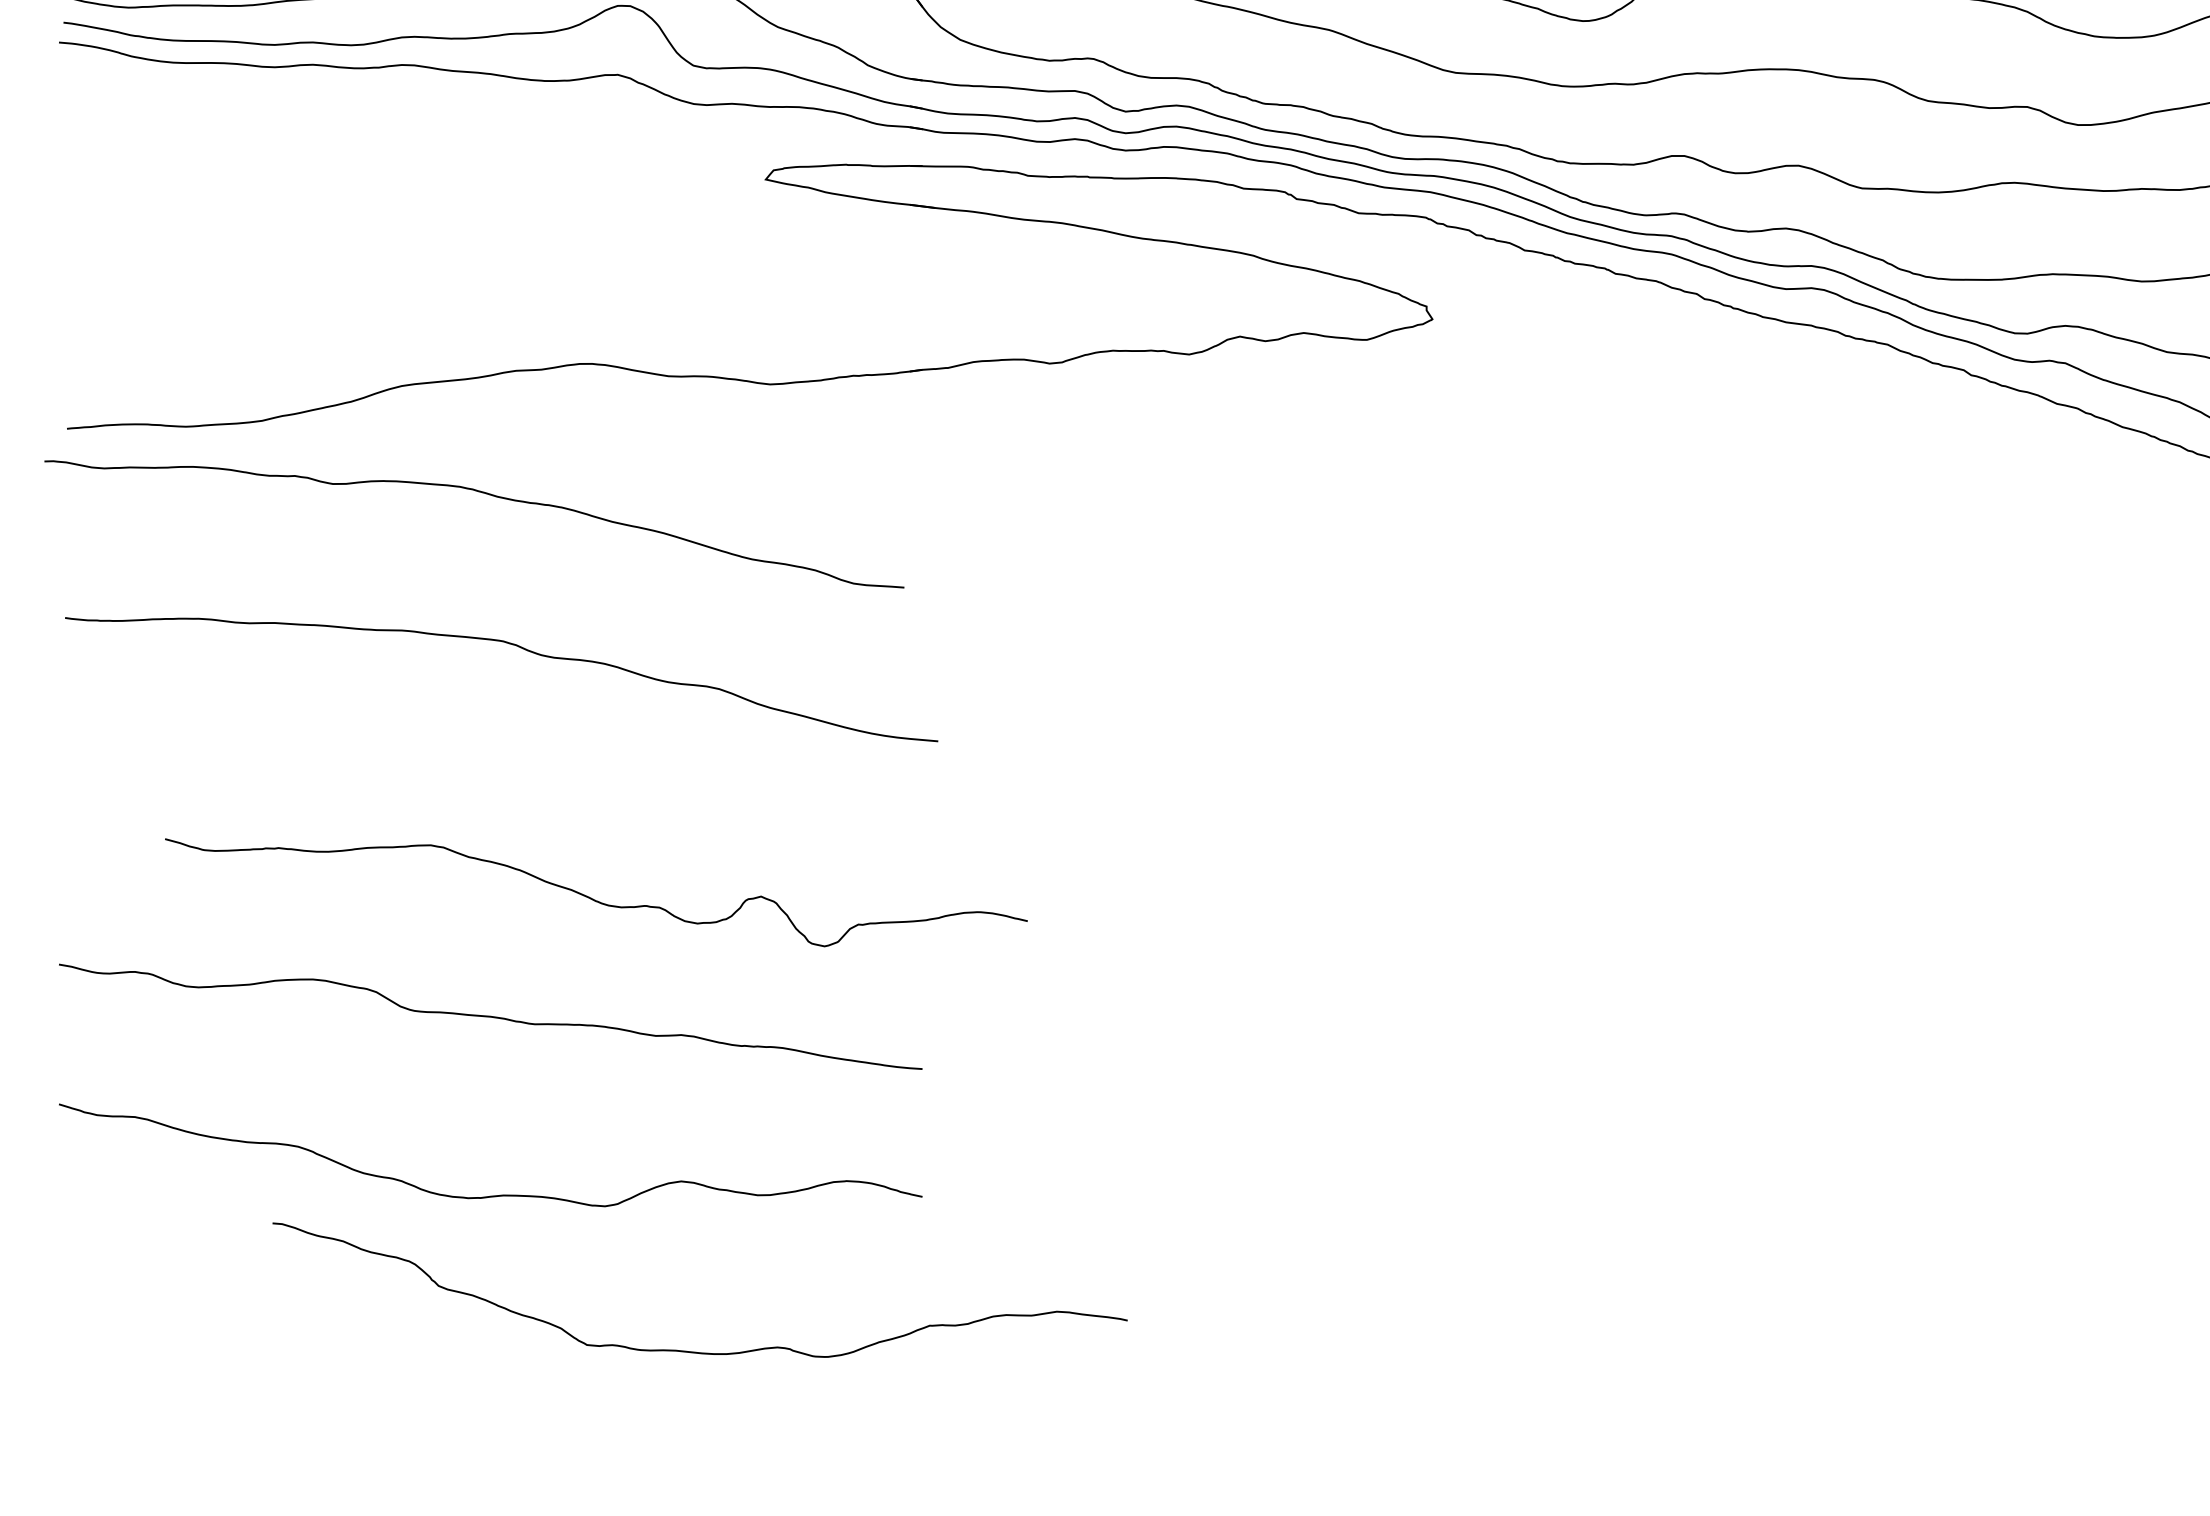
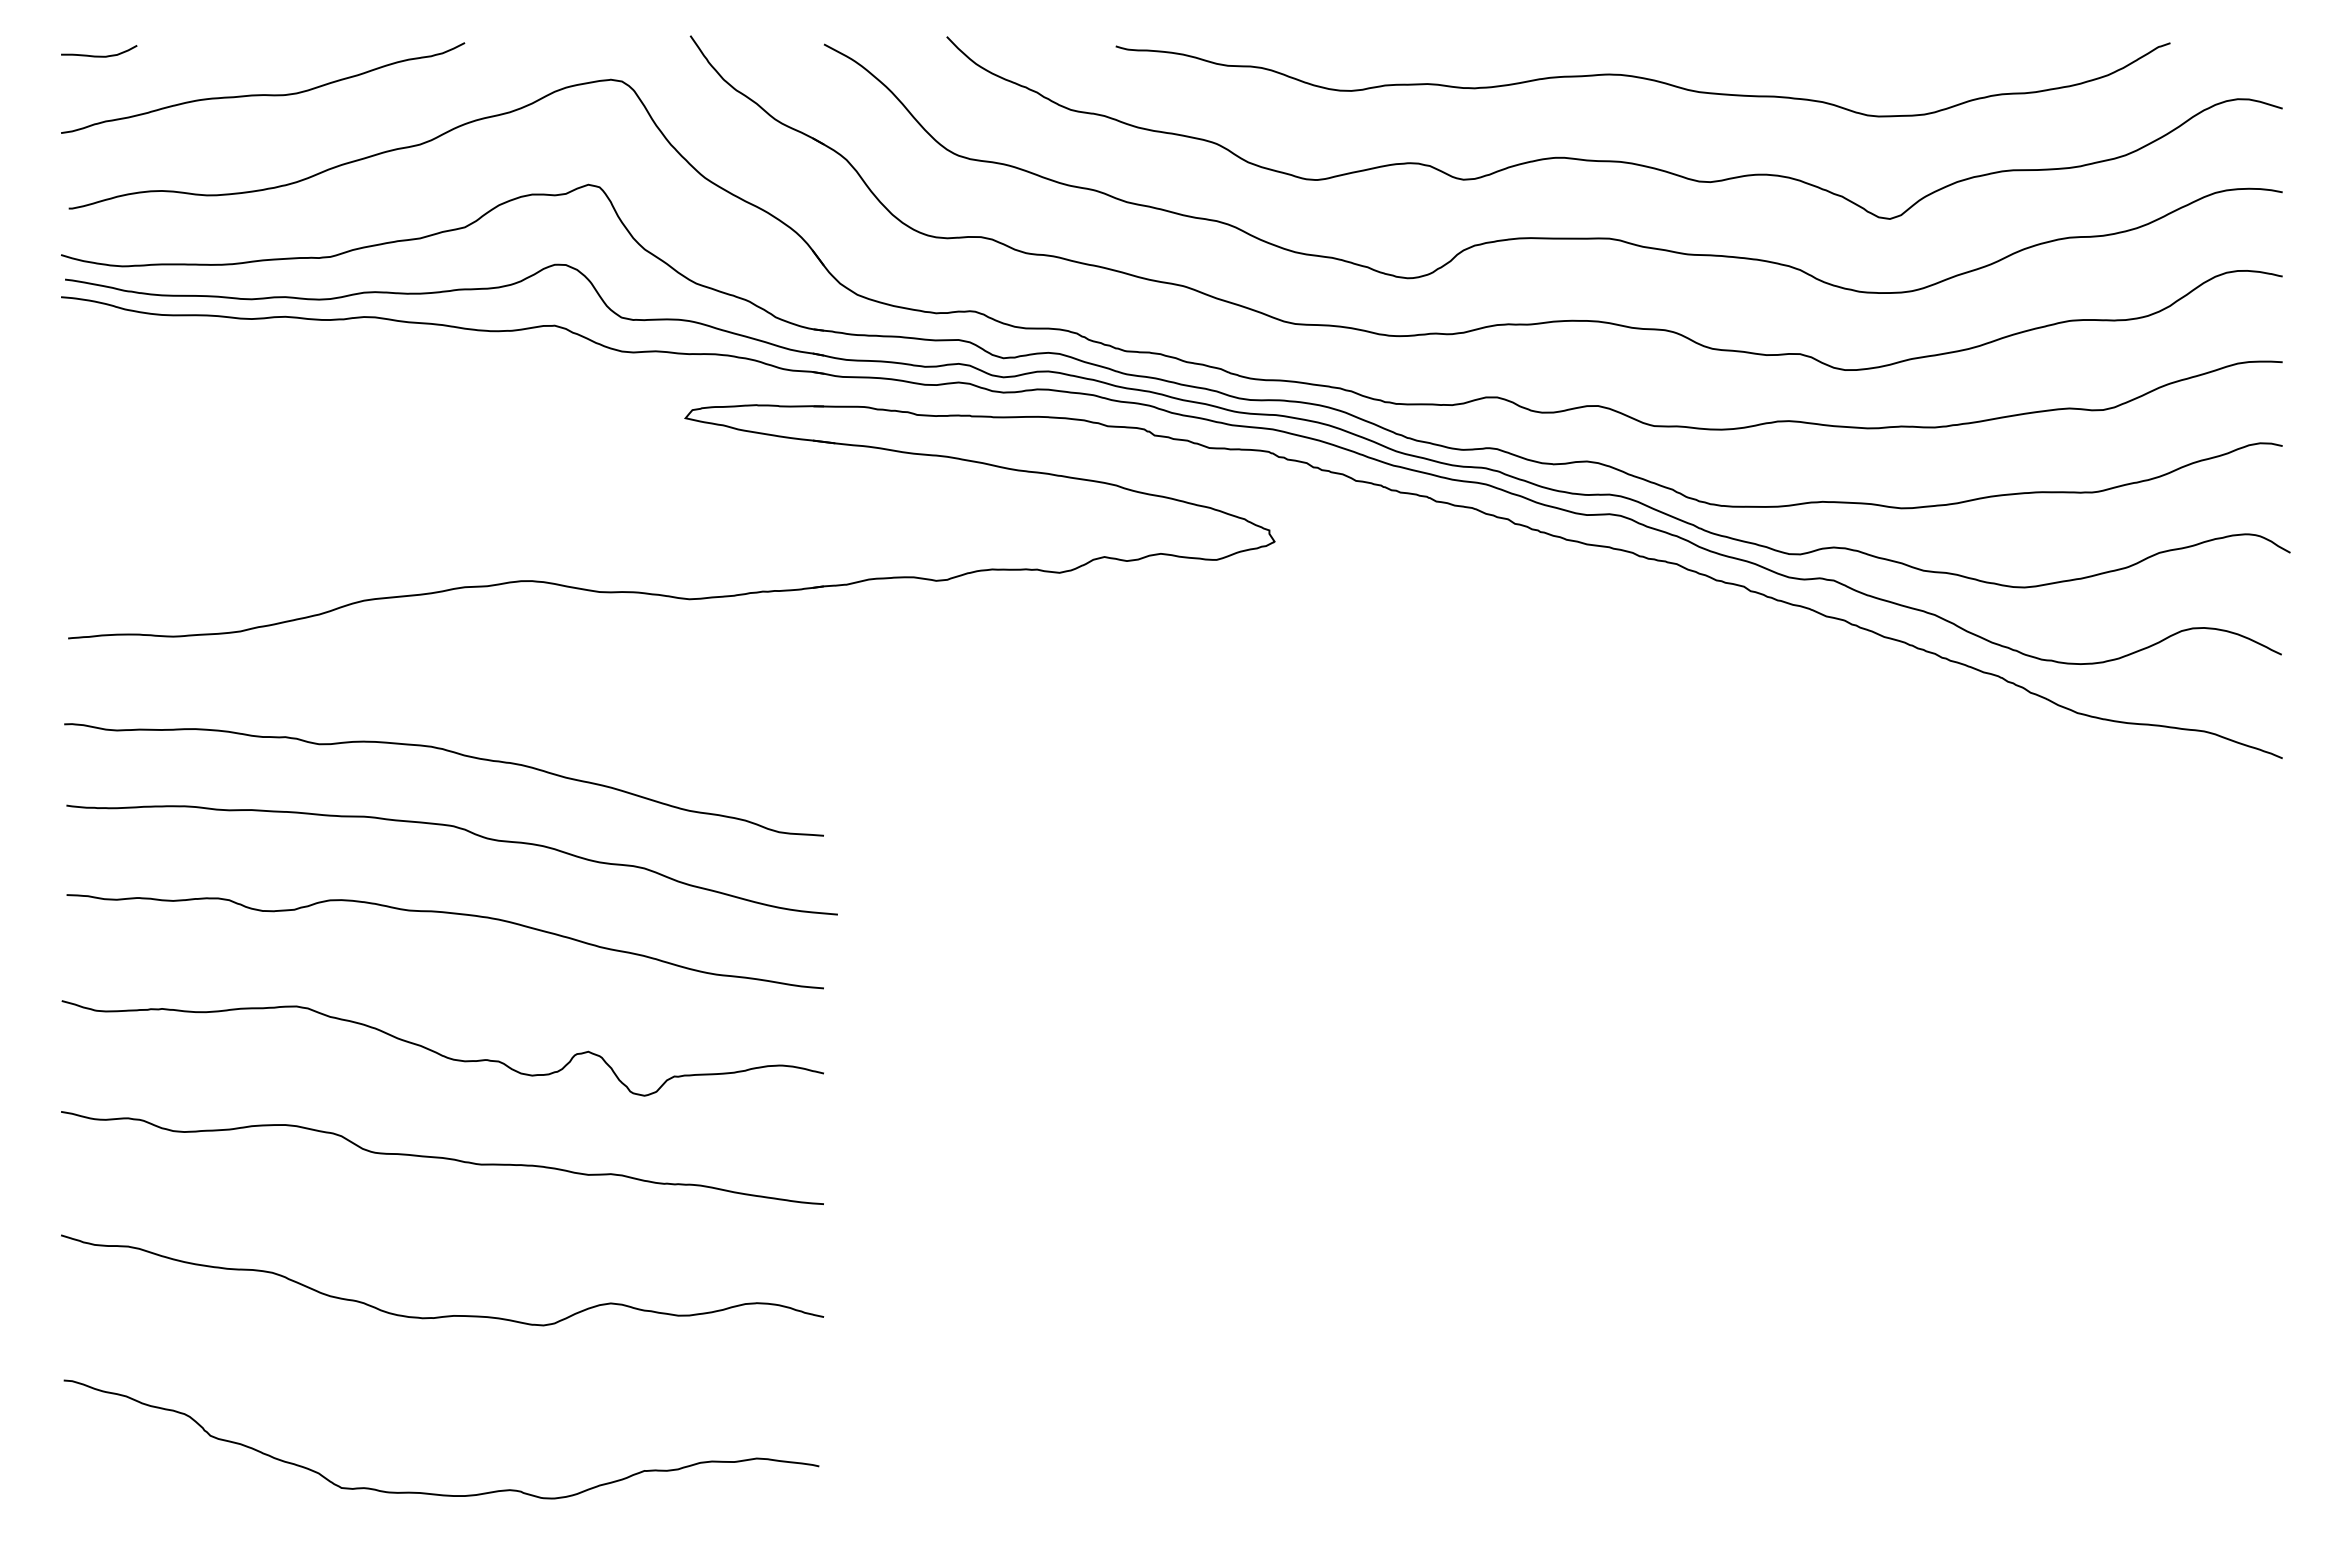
curve: (485, 494) -> (453, 753), moved
curve: (492, 740) -> (444, 913), added
curve: (593, 898) -> (440, 1053), moved
curve: (695, 1351) -> (437, 1493), moved

